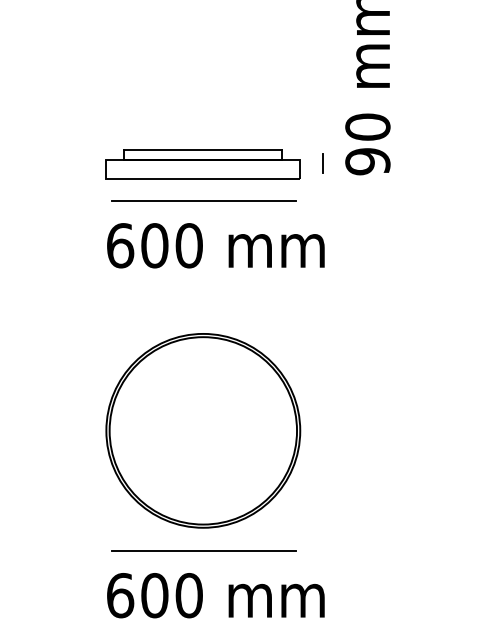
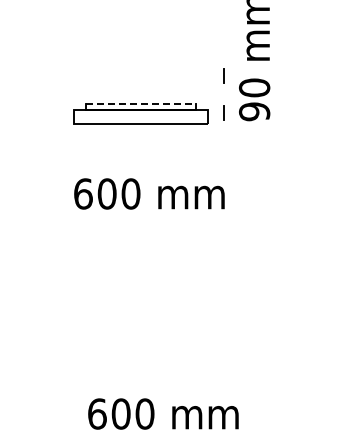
line: (322, 109) -> (223, 75), added
line: (202, 149) -> (140, 103), solid -> dashed
line: (202, 201) -> (140, 139), removed
text: (215, 245) -> (149, 193), moved
part: (202, 430) -> (140, 297), removed
line: (202, 551) -> (140, 381), removed
text: (215, 594) -> (163, 413), moved

